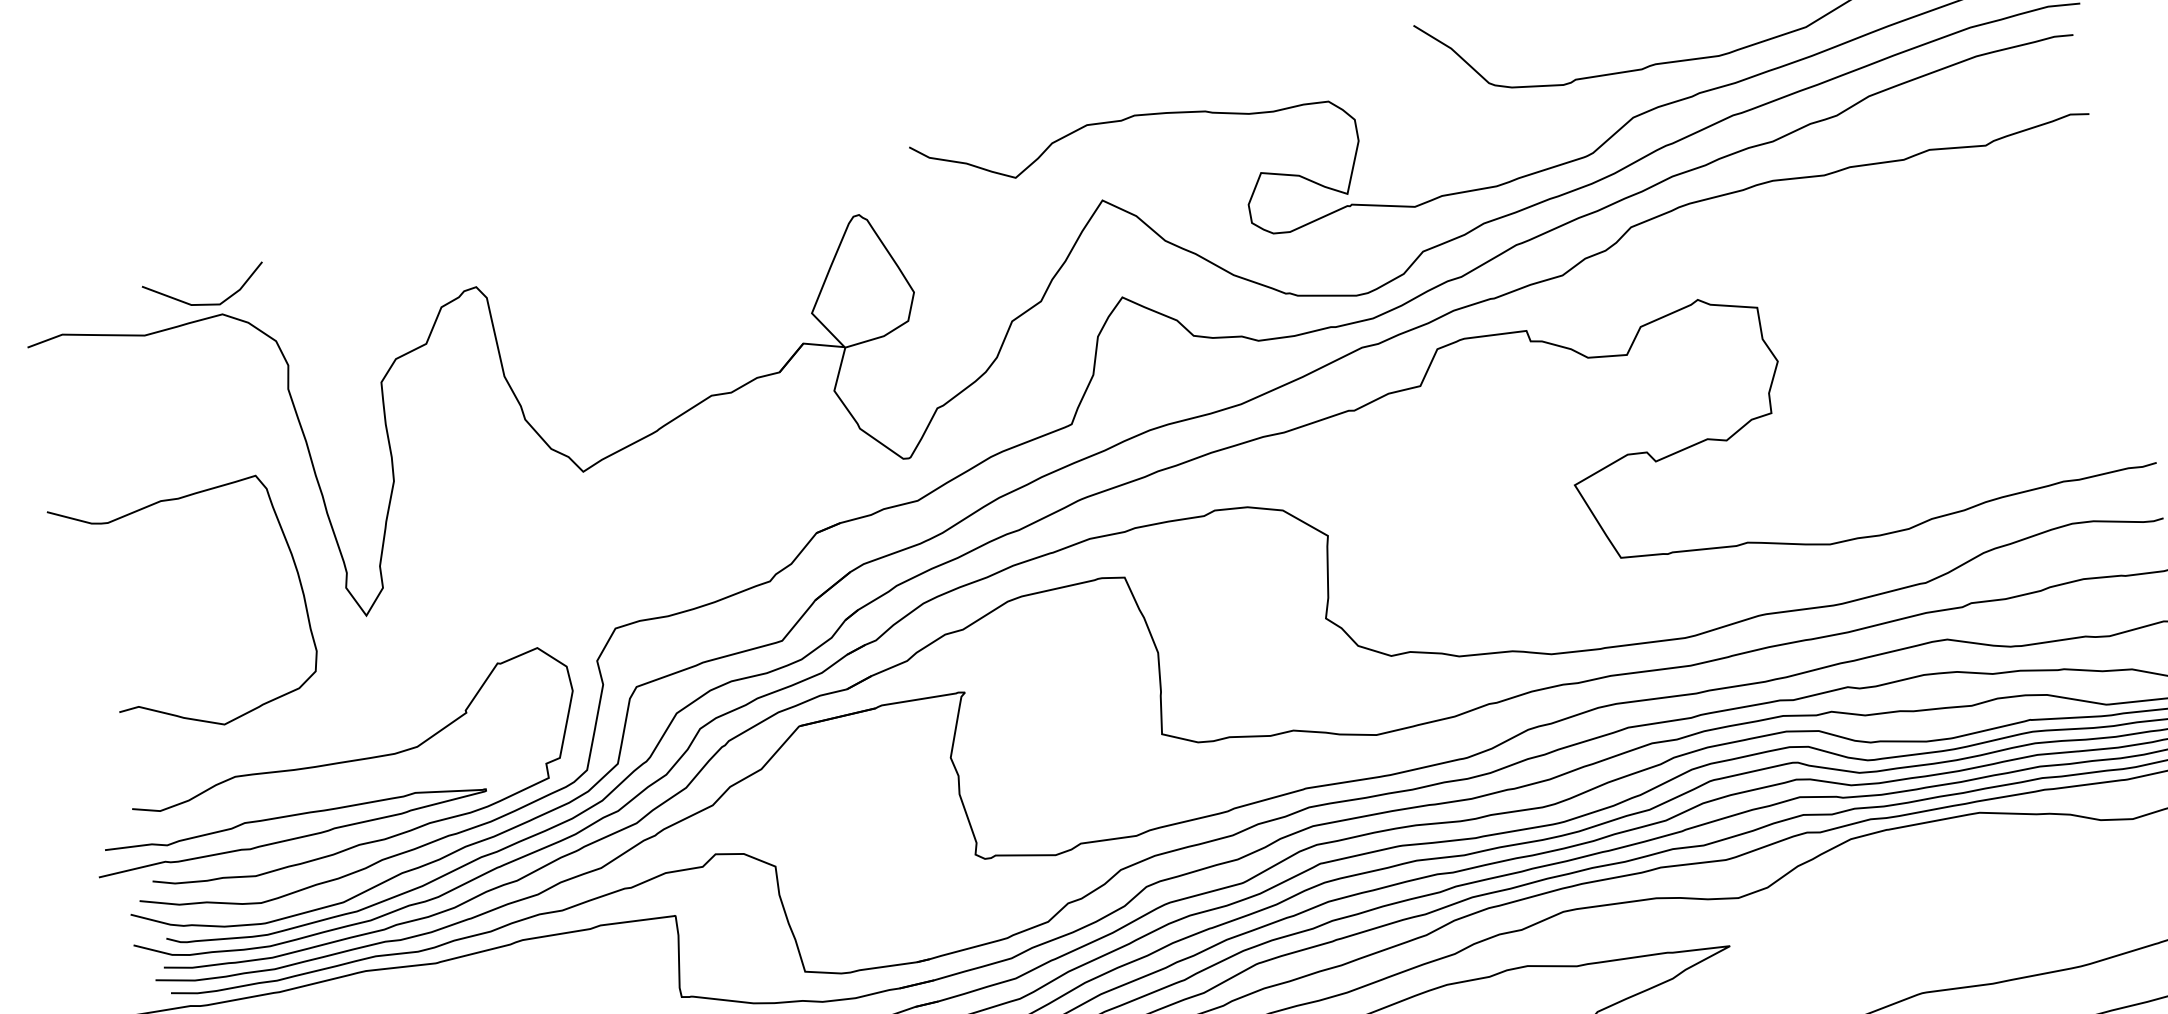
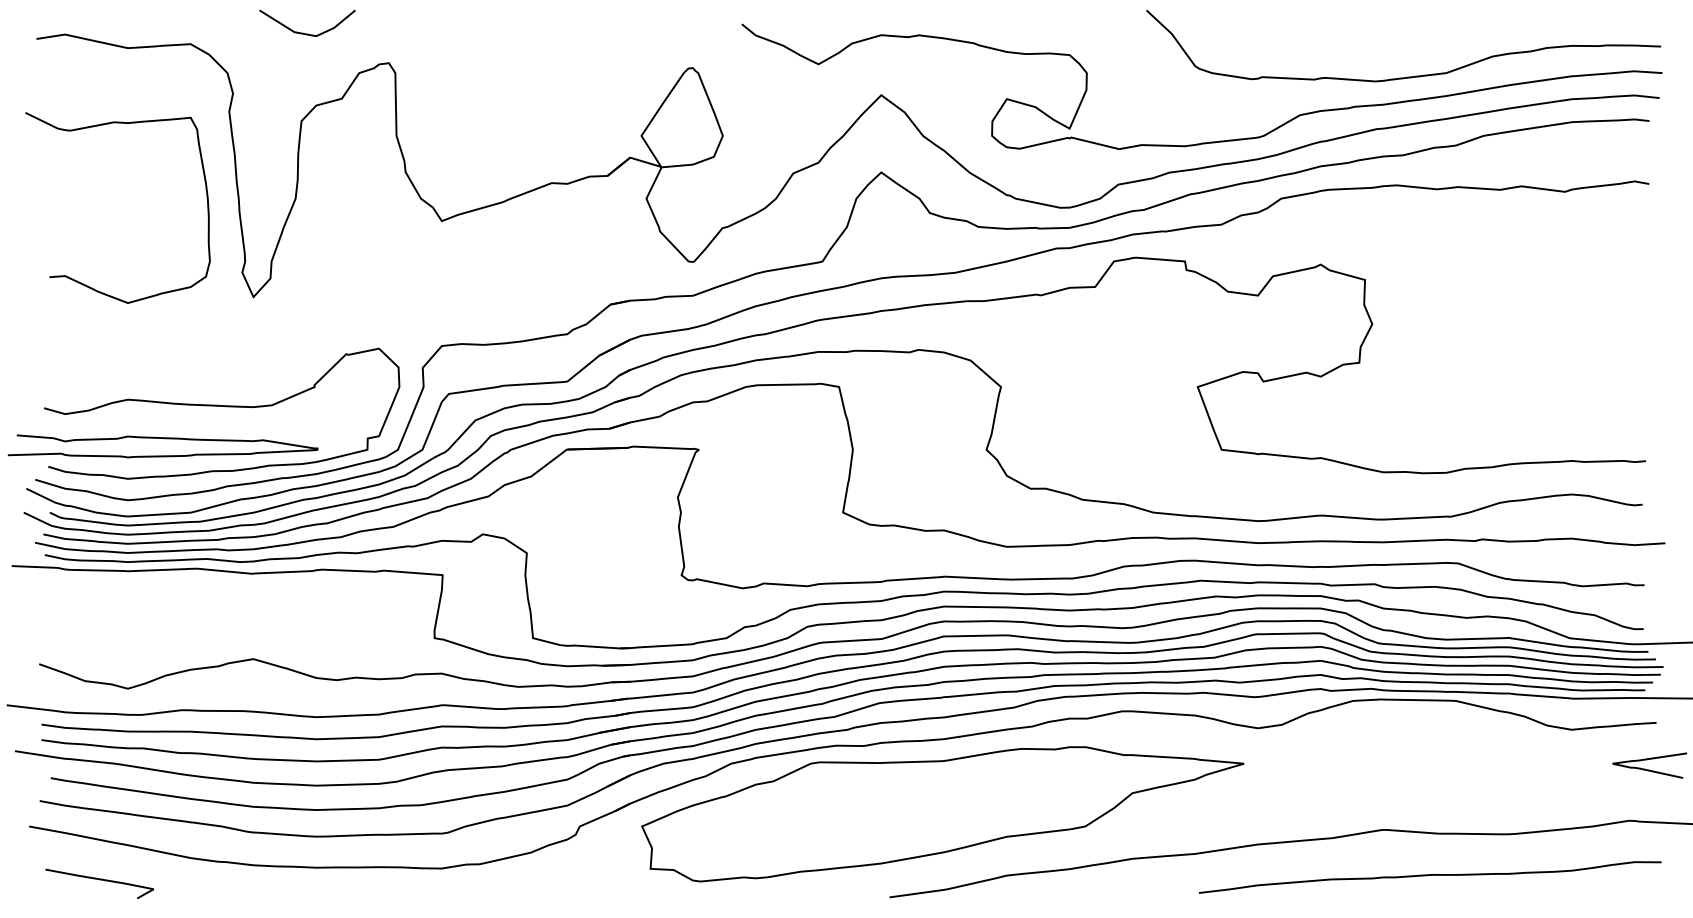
line: (202, 303) -> (303, 32), moved
curve: (149, 507) -> (104, 125), moved

